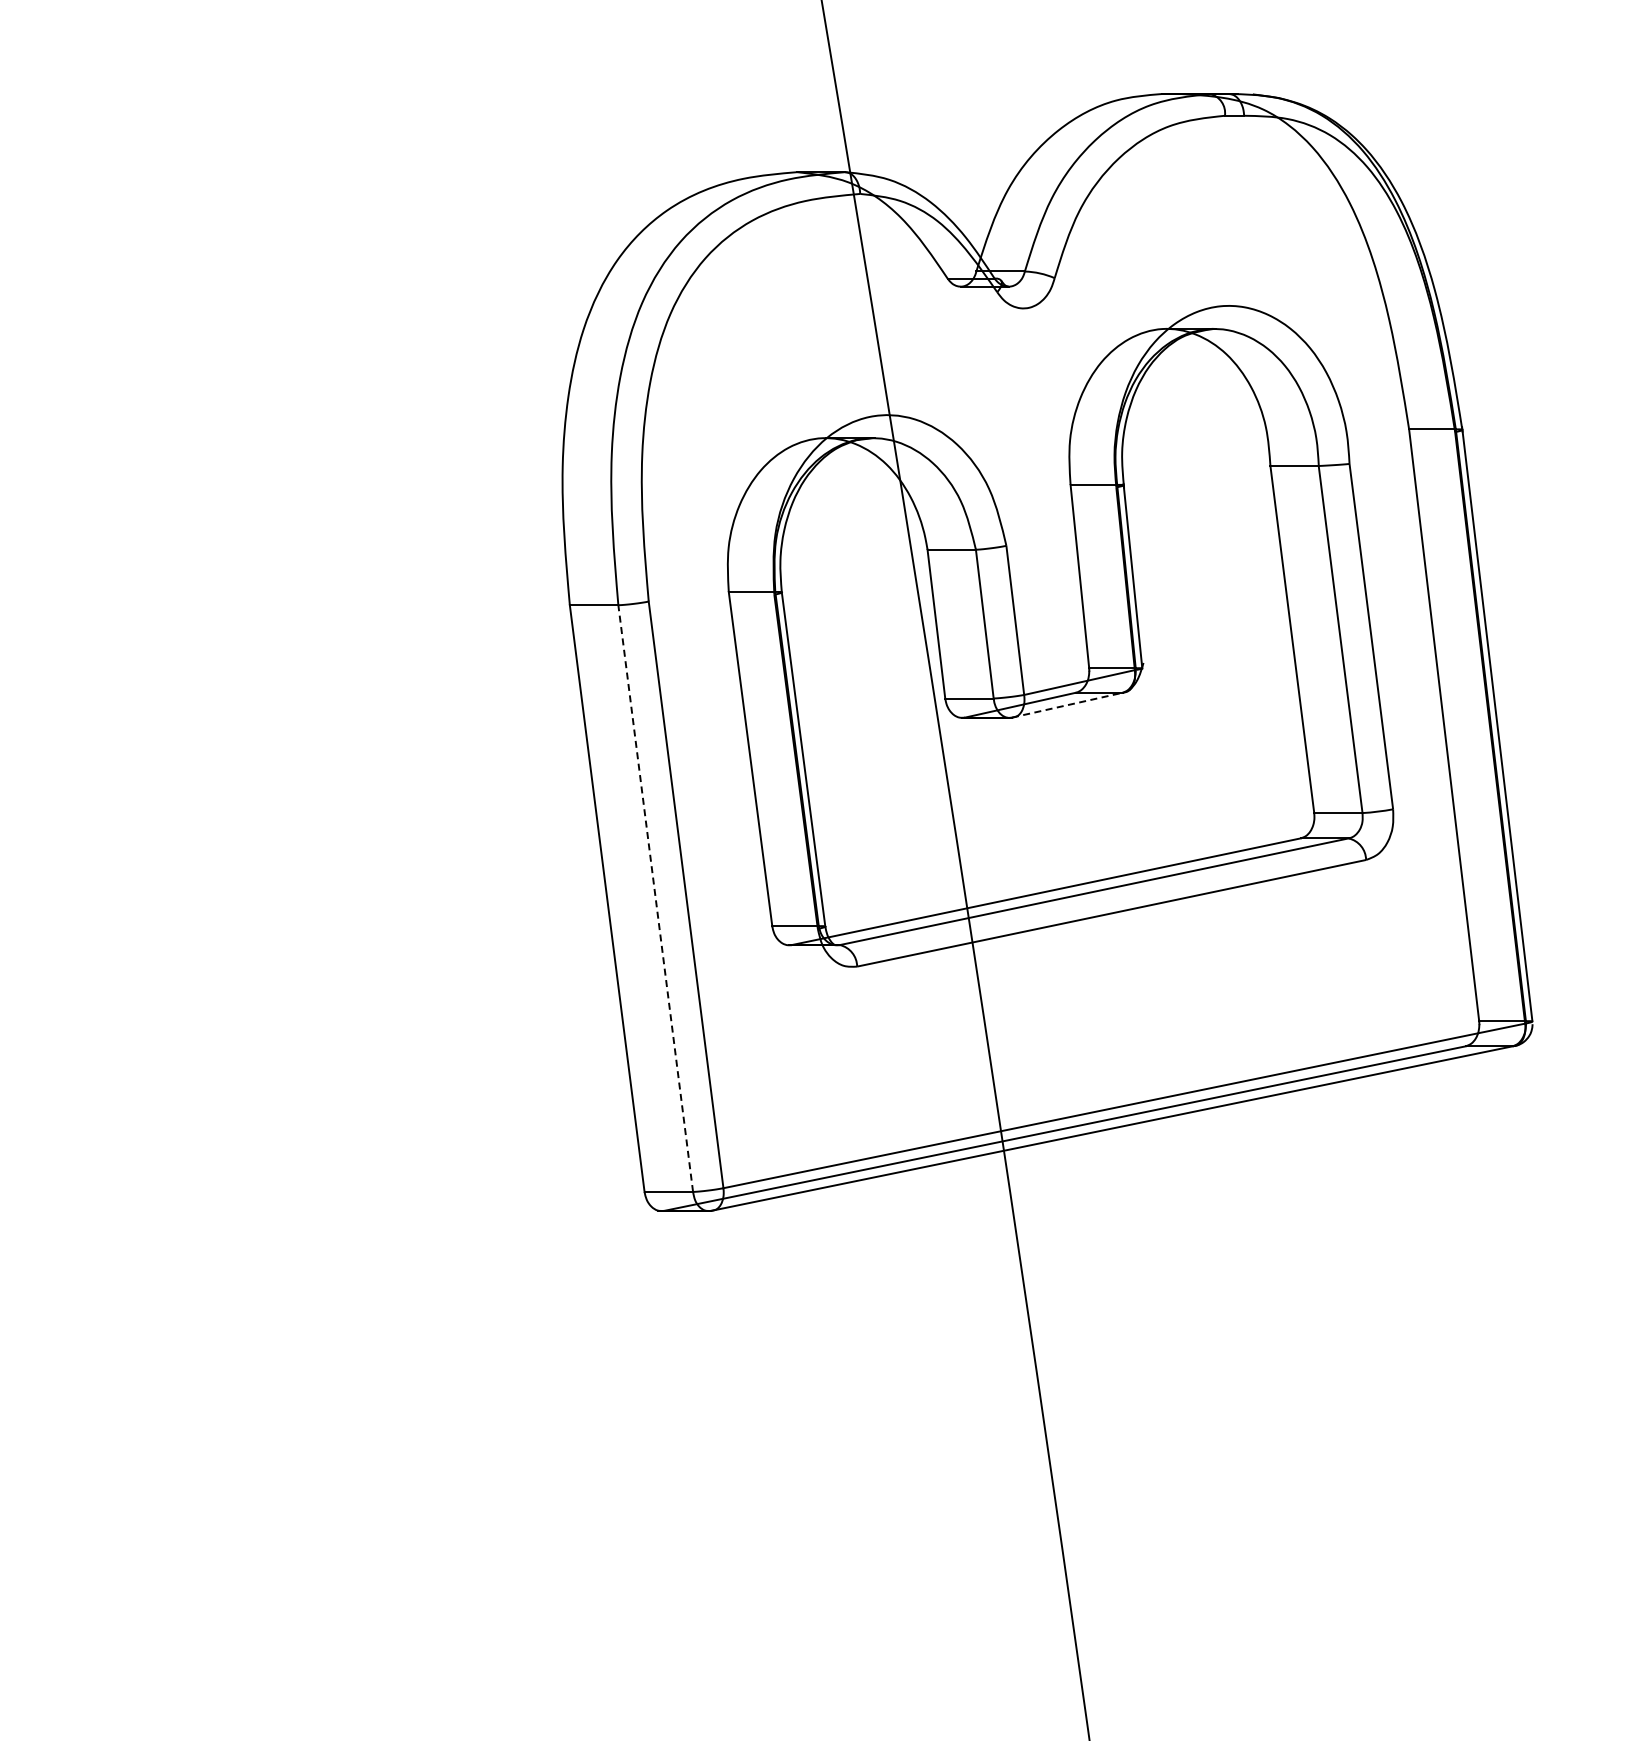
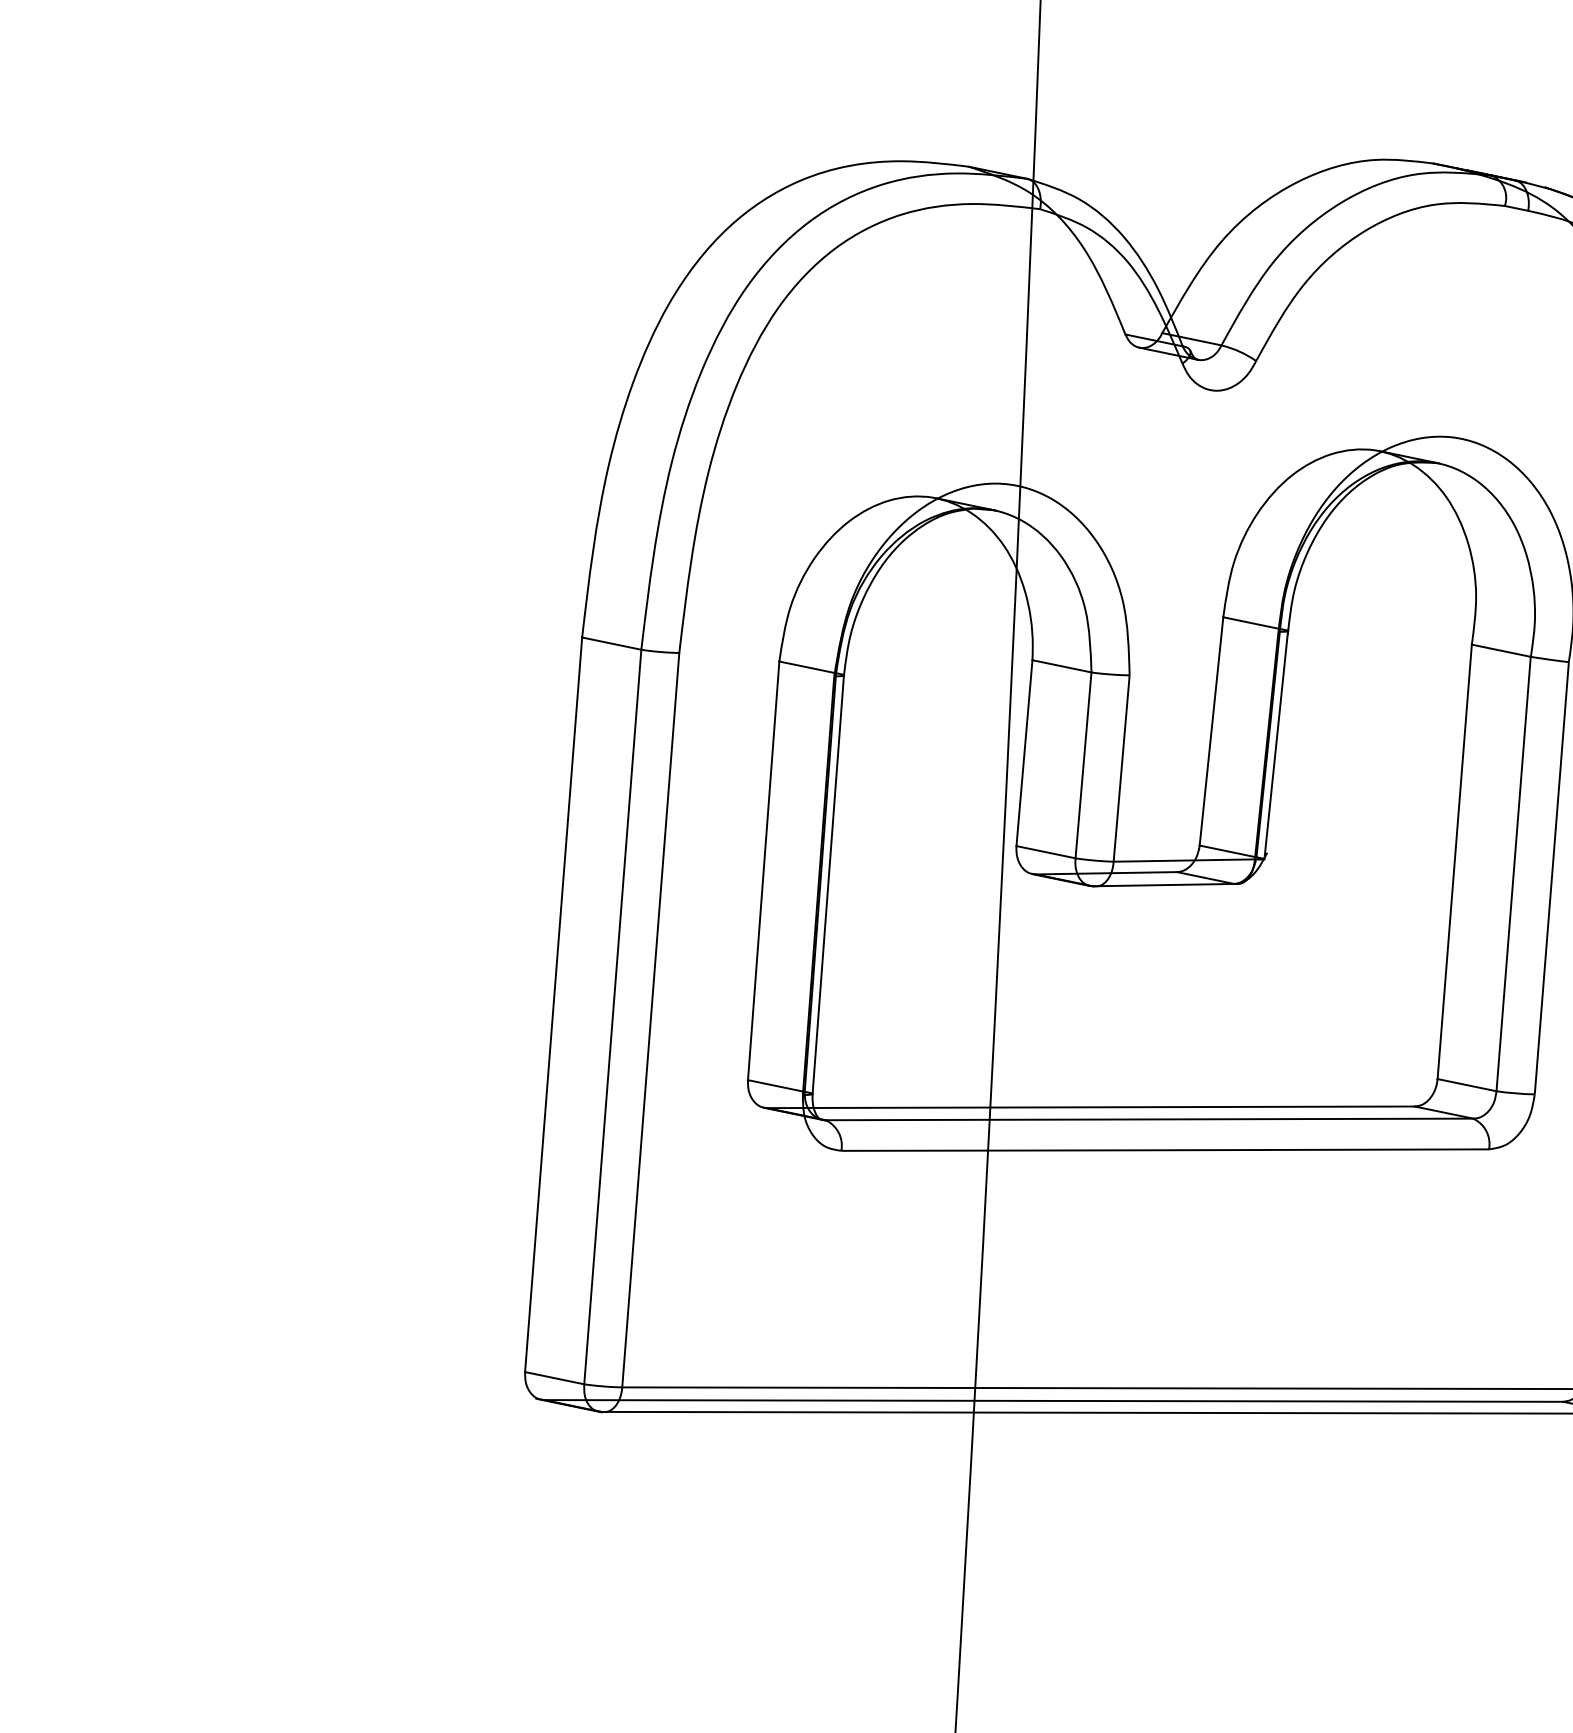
line: (1067, 705) -> (1163, 885), dashed -> solid
line: (655, 898) -> (612, 1016), dashed -> solid

